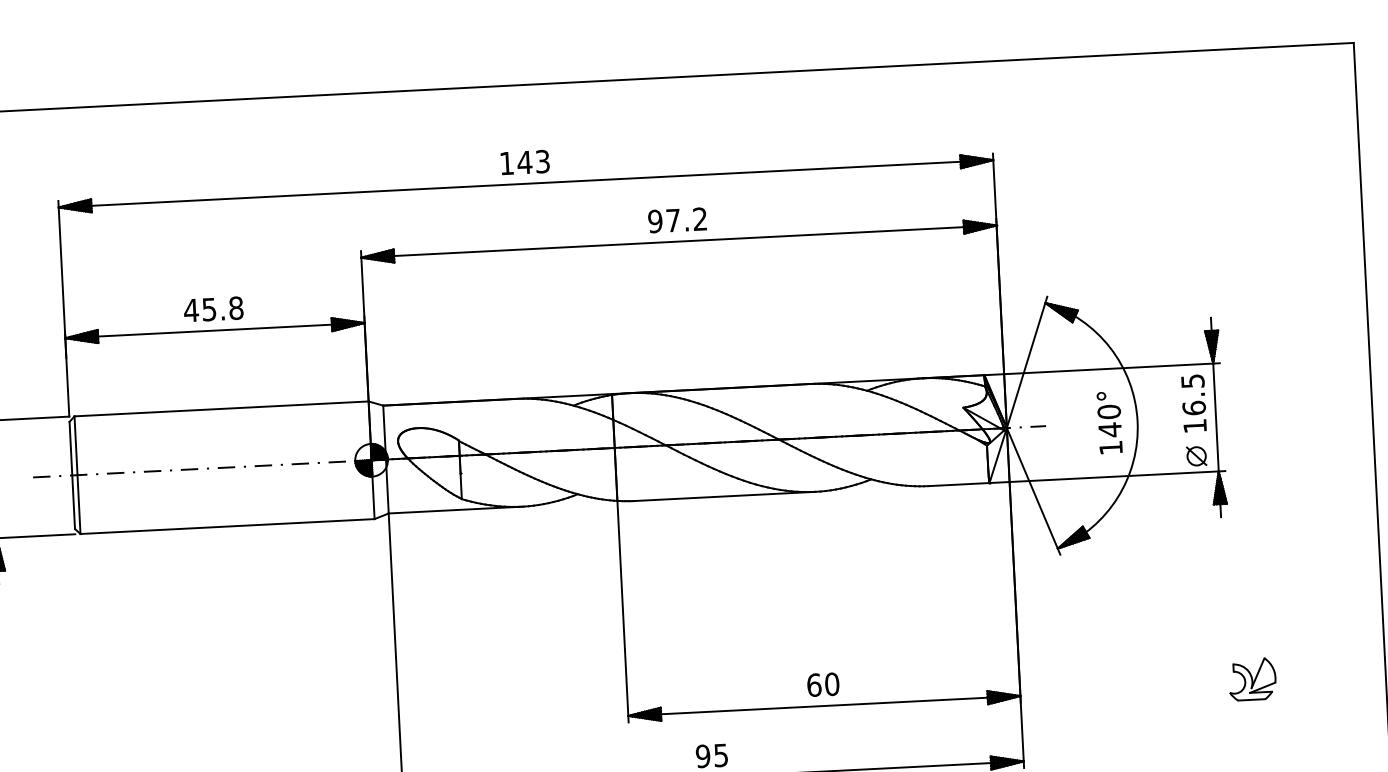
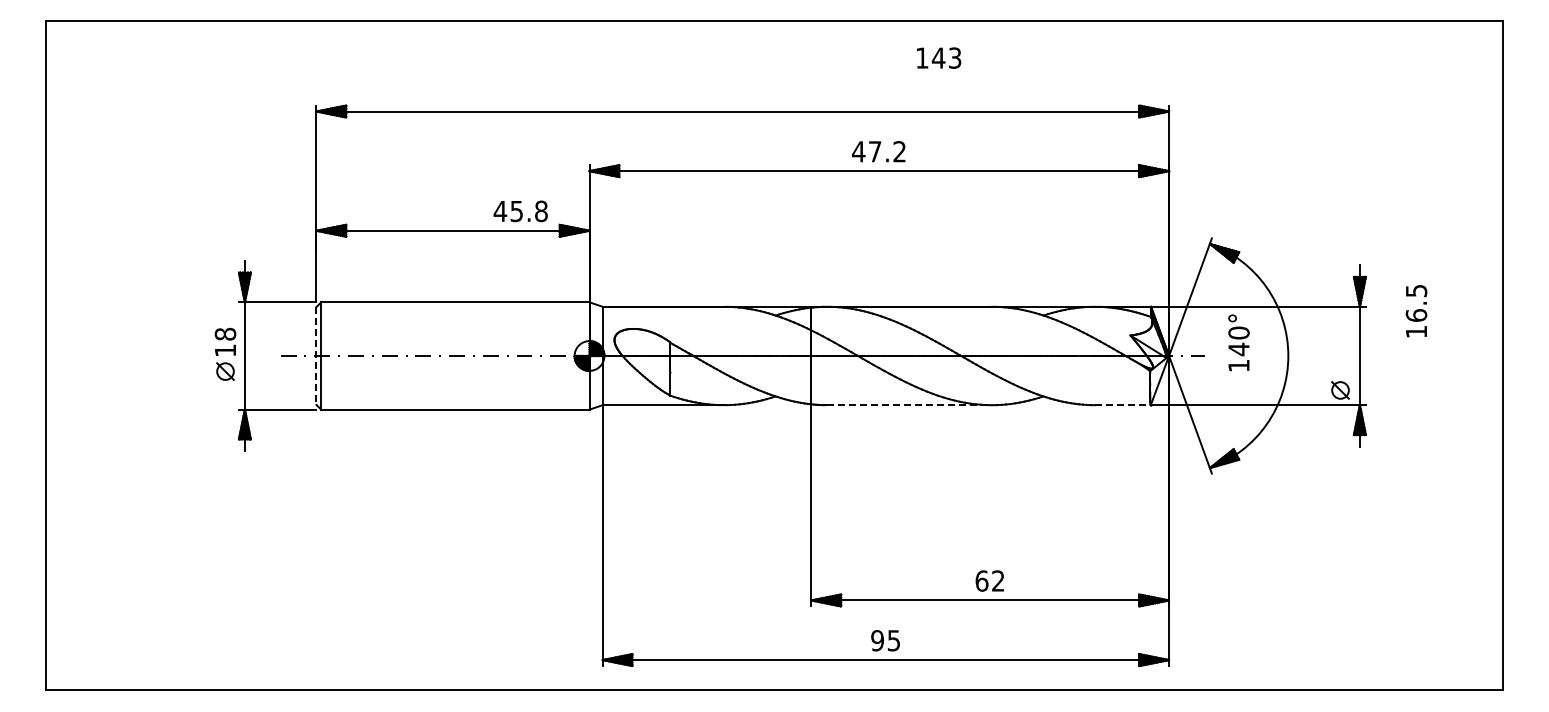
text: (525, 161) -> (939, 57), moved
text: (655, 221) -> (858, 151), 97.2 -> 47.2
text: (213, 309) -> (520, 211), moved
text: (1193, 403) -> (1416, 311), moved
text: (1109, 422) -> (1238, 342), moved
line: (72, 475) -> (316, 356), solid -> dashed
line: (958, 484) -> (1122, 405), solid -> dashed
line: (726, 496) -> (910, 405), solid -> dashed
part: (1251, 678) -> (1380, 595), removed
text: (832, 683) -> (998, 580), 60 -> 62

